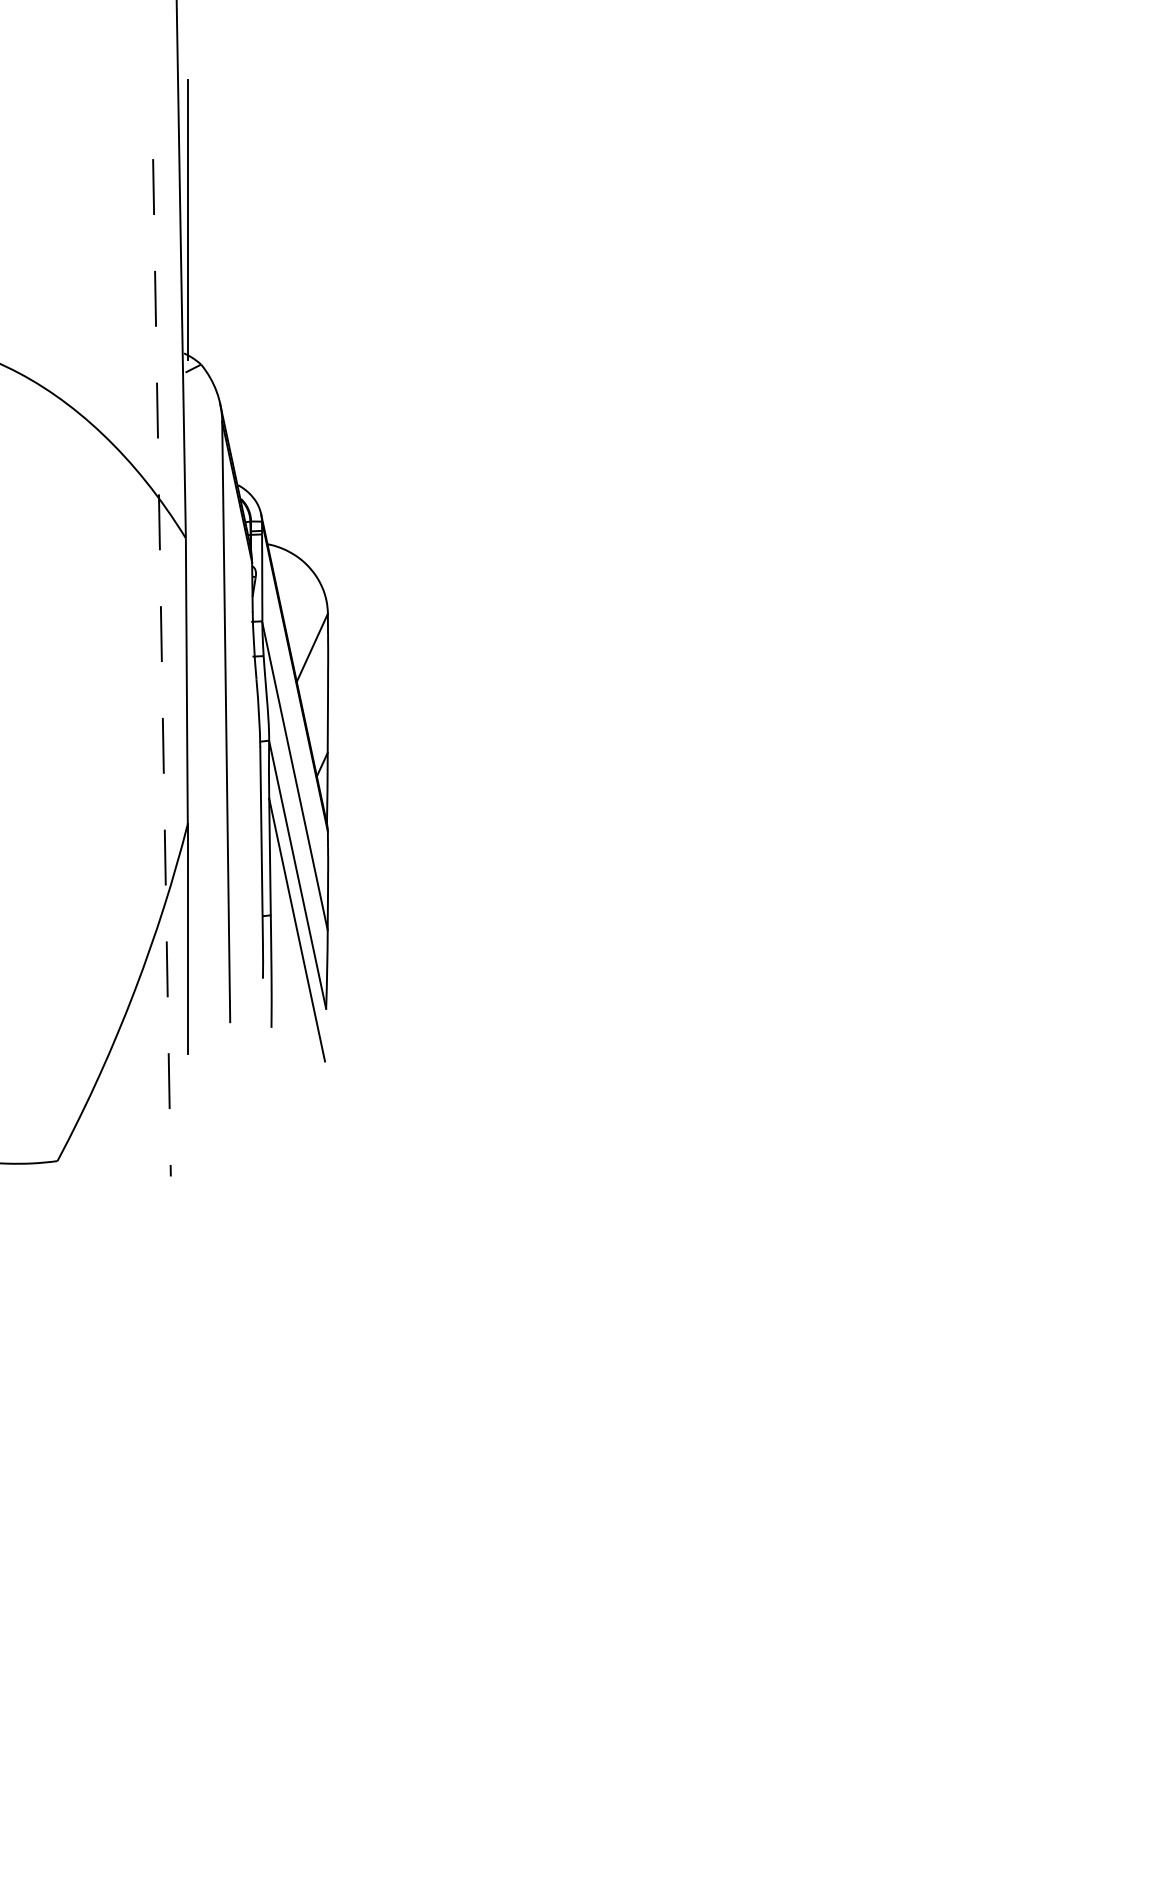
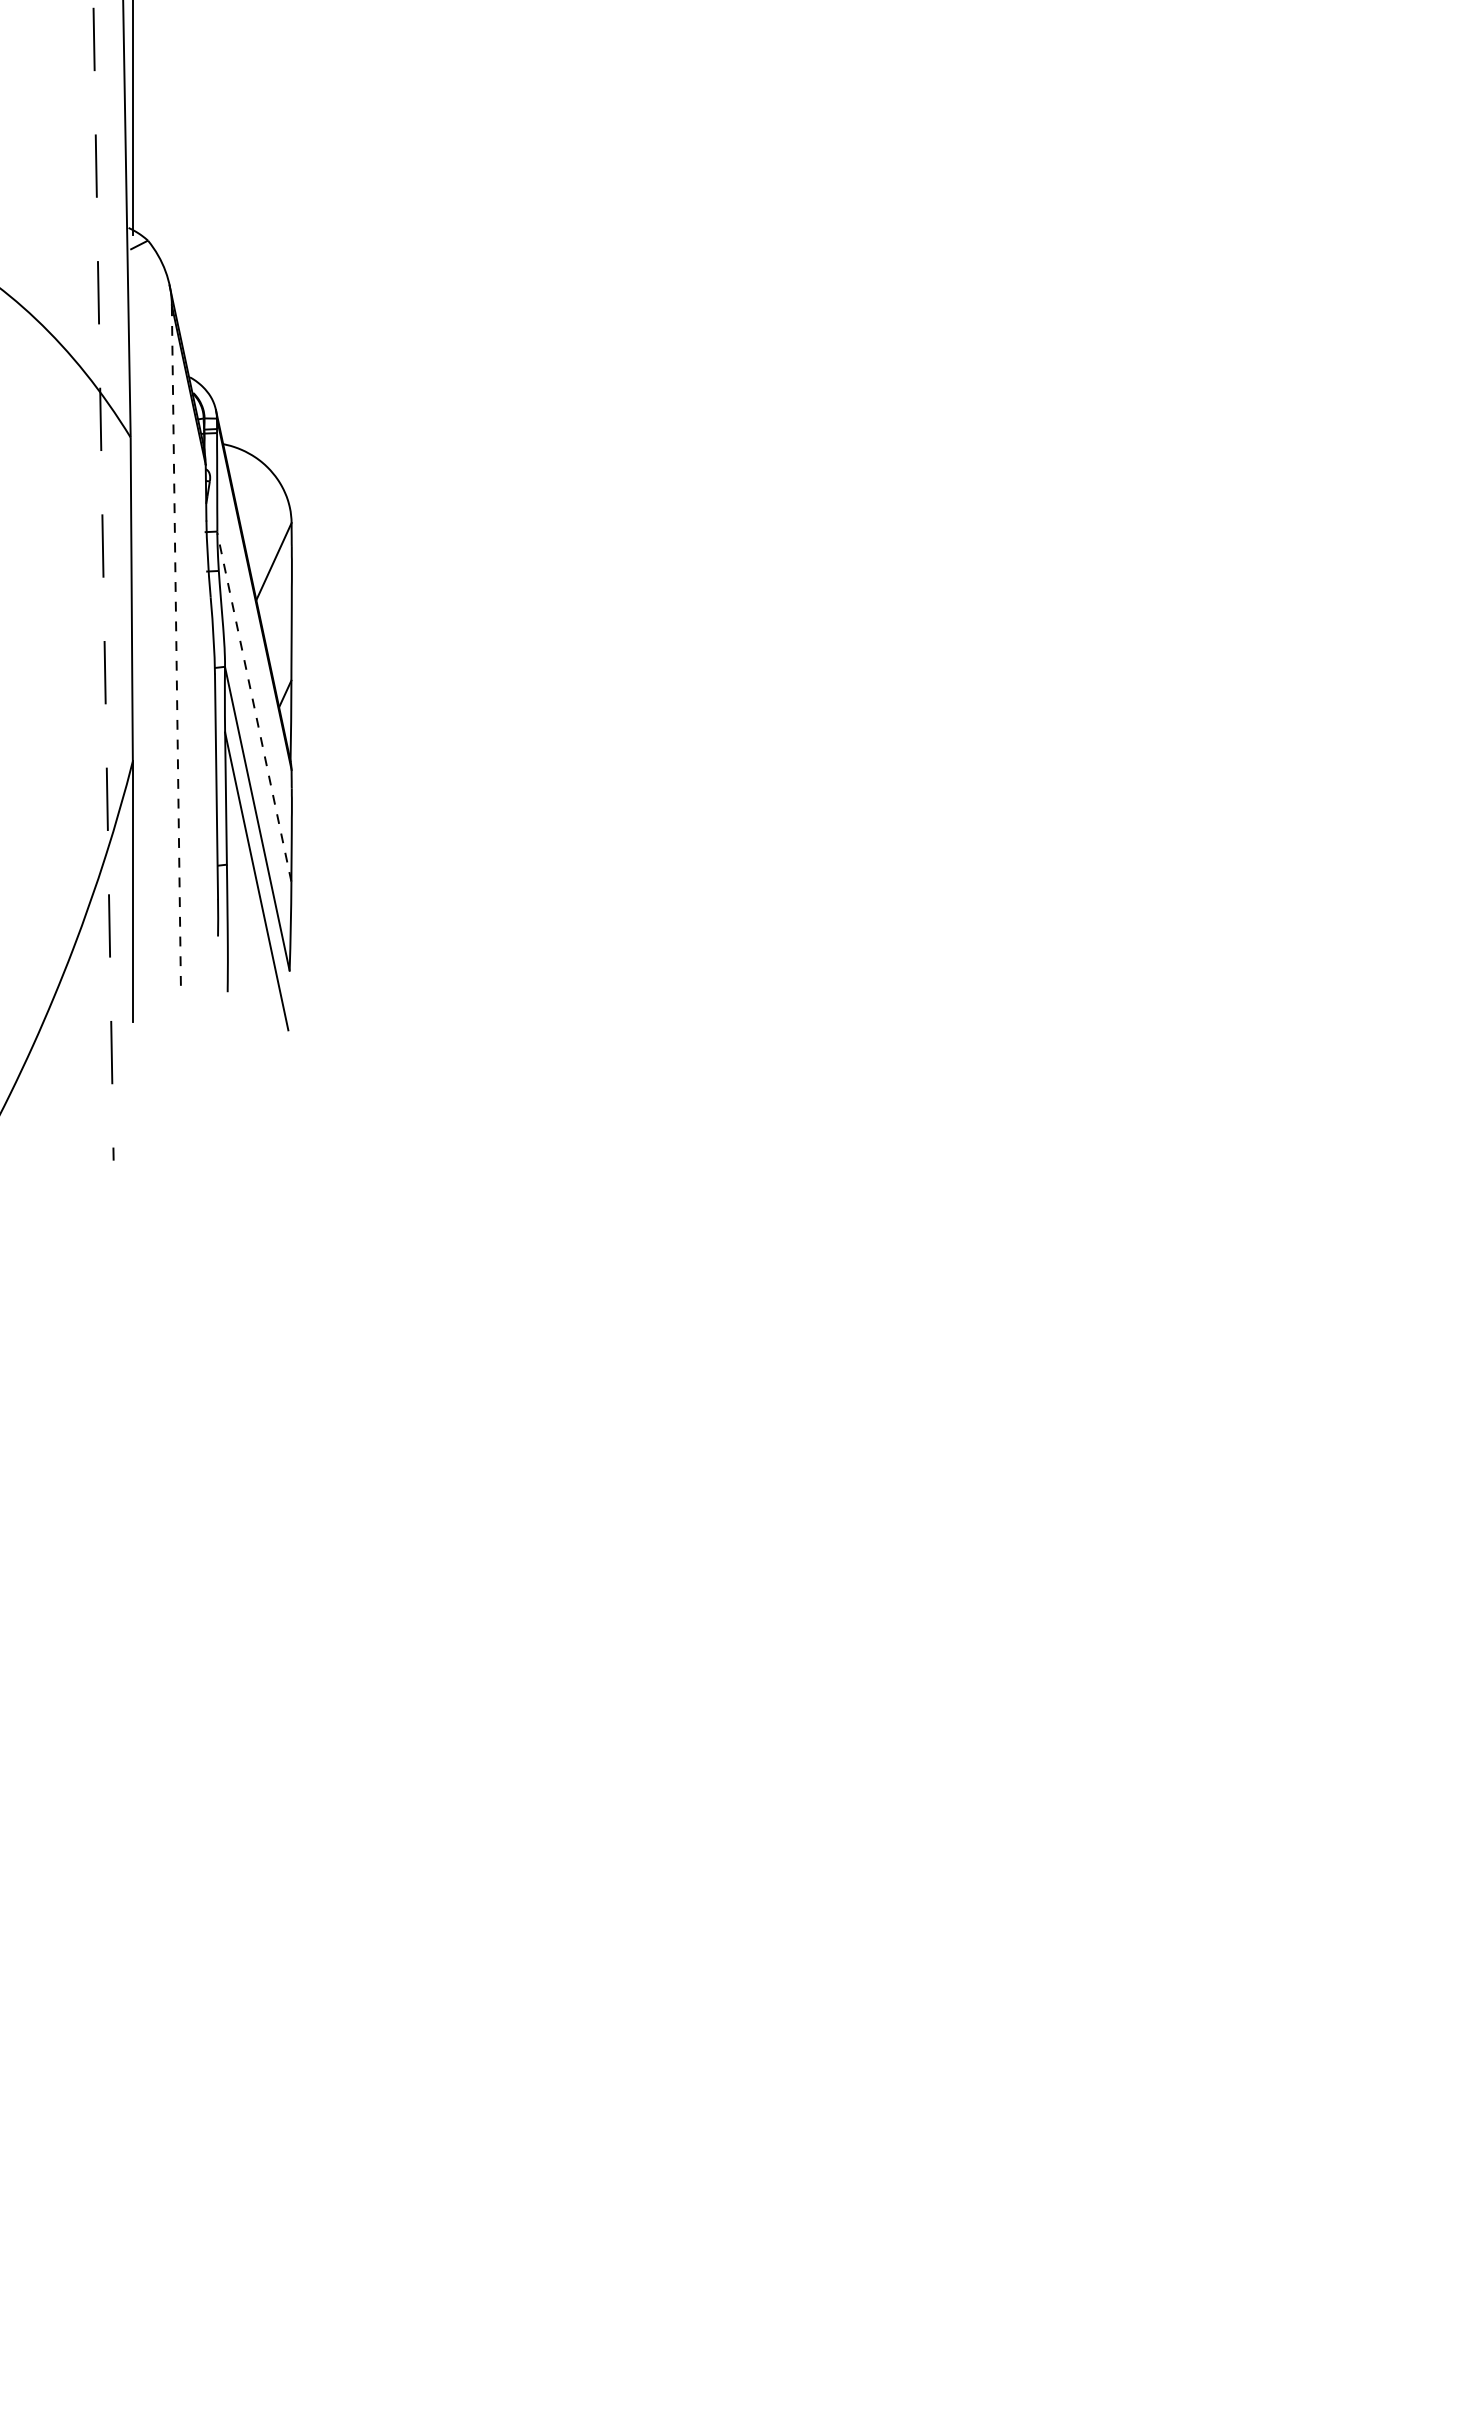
line: (226, 721) -> (176, 645), solid -> dashed
line: (295, 775) -> (254, 706), solid -> dashed

